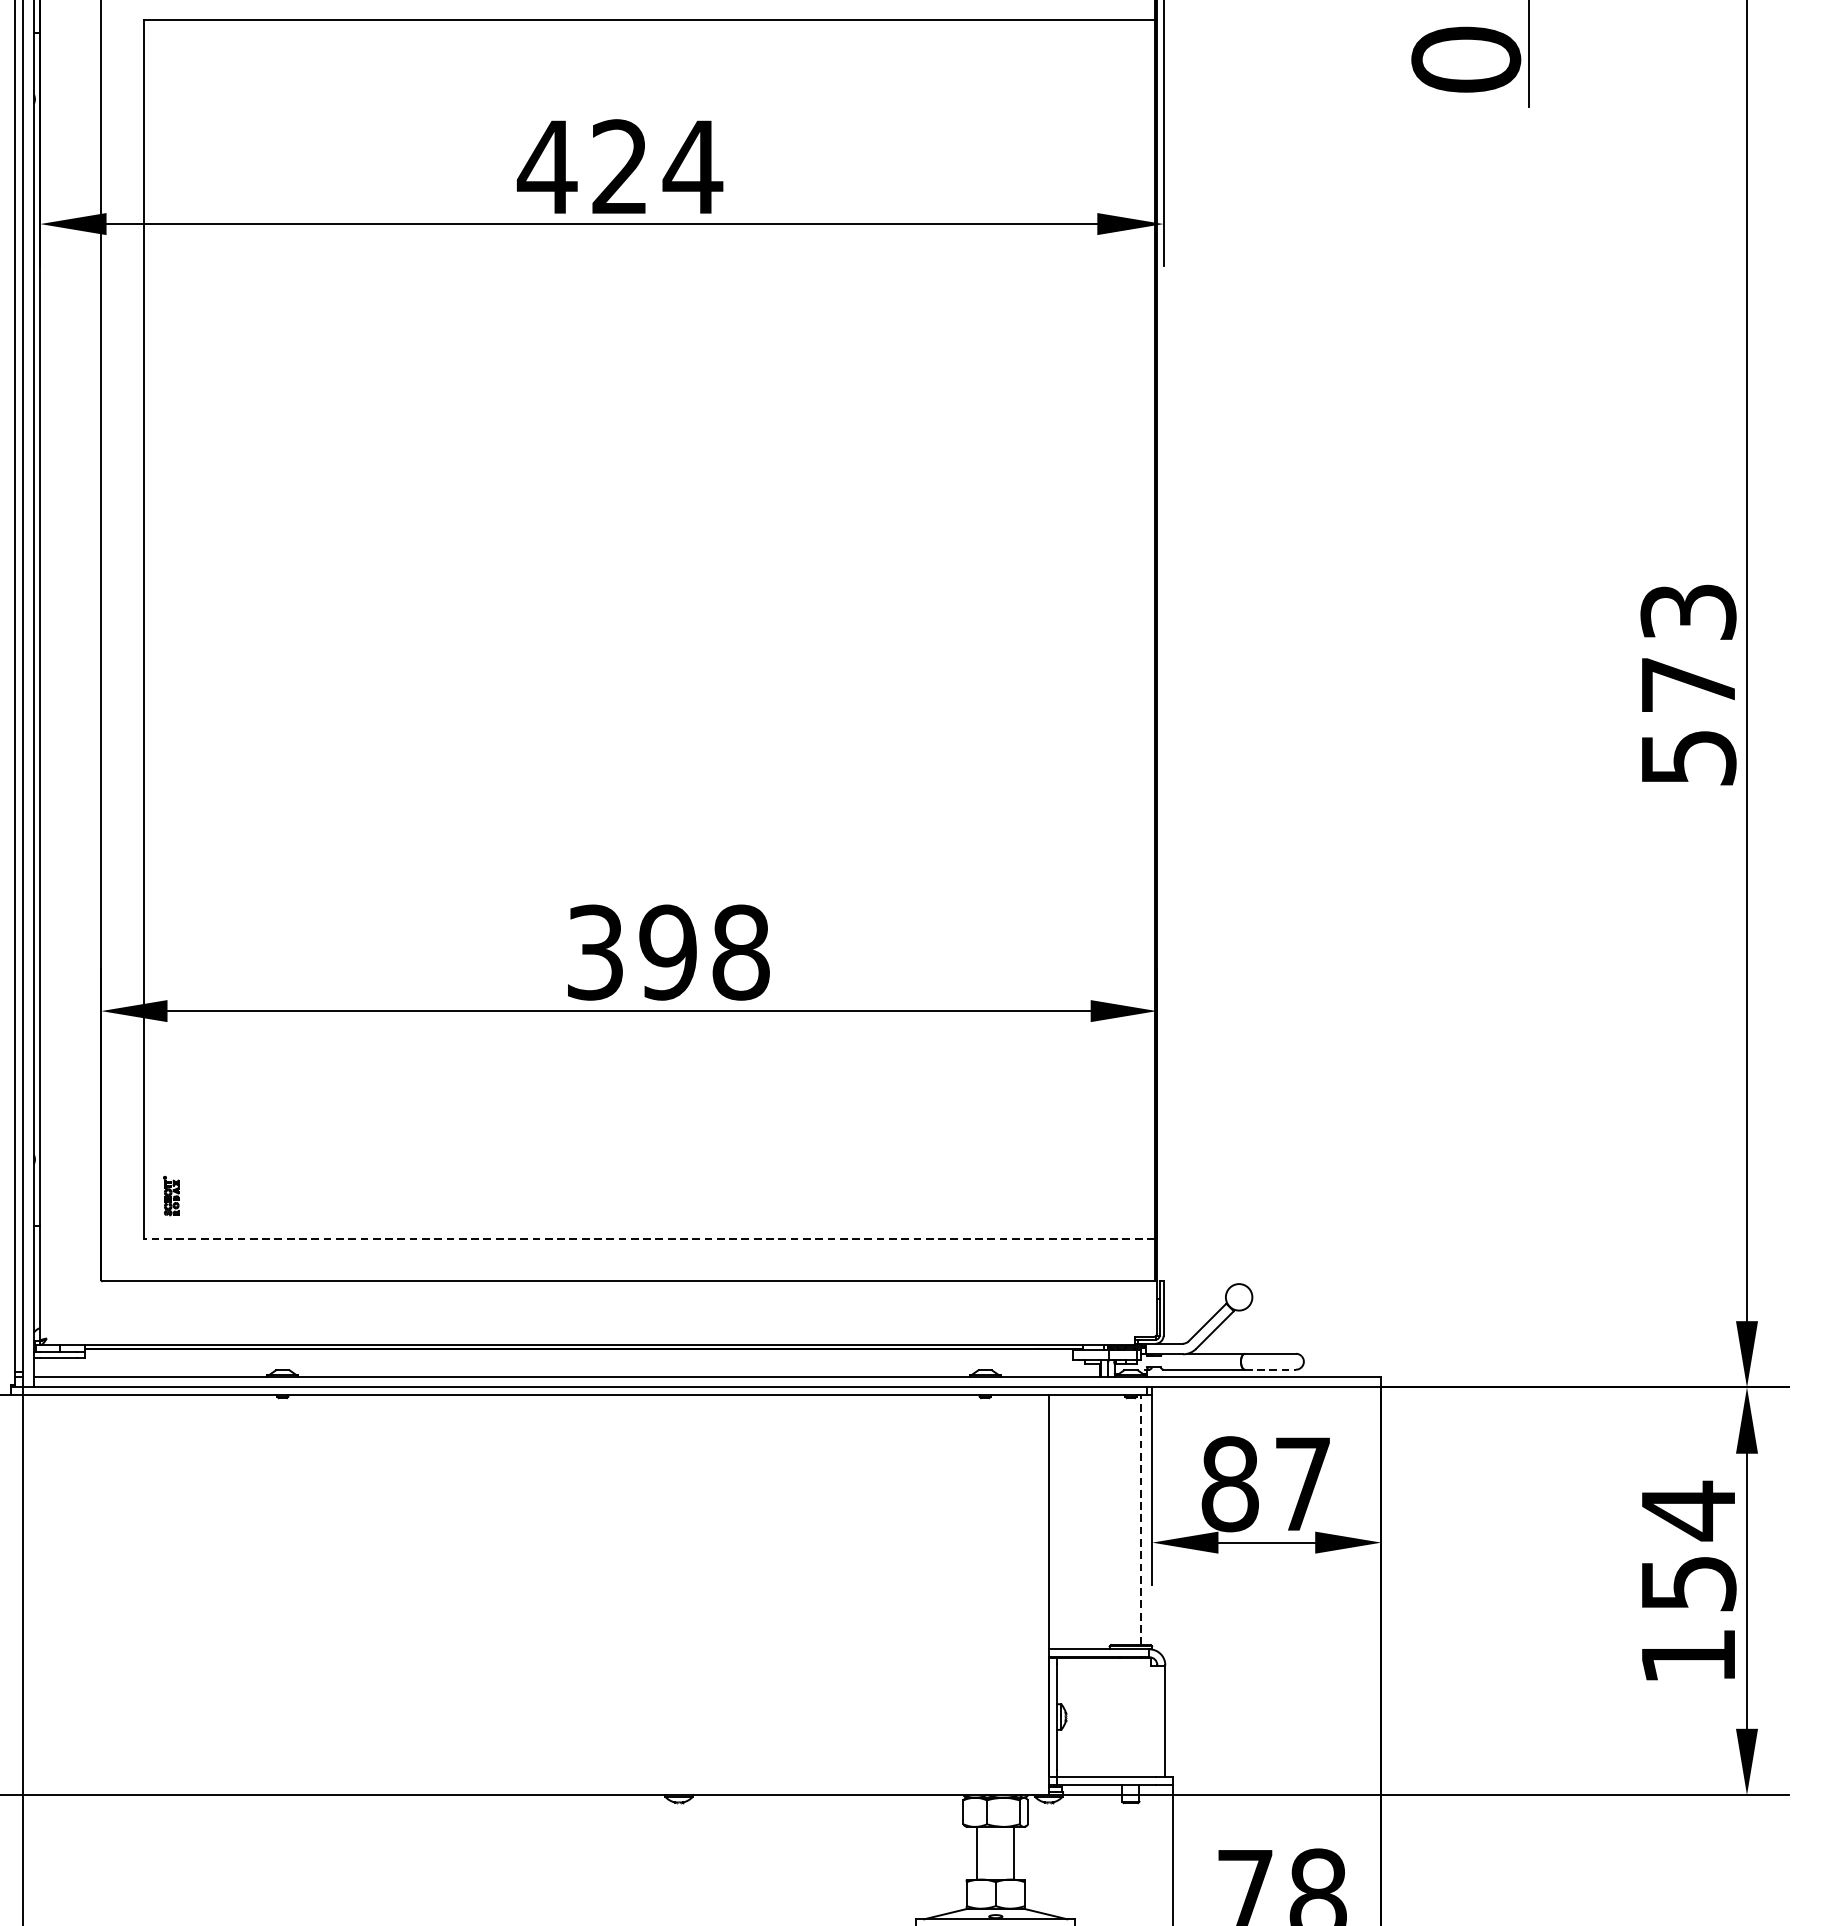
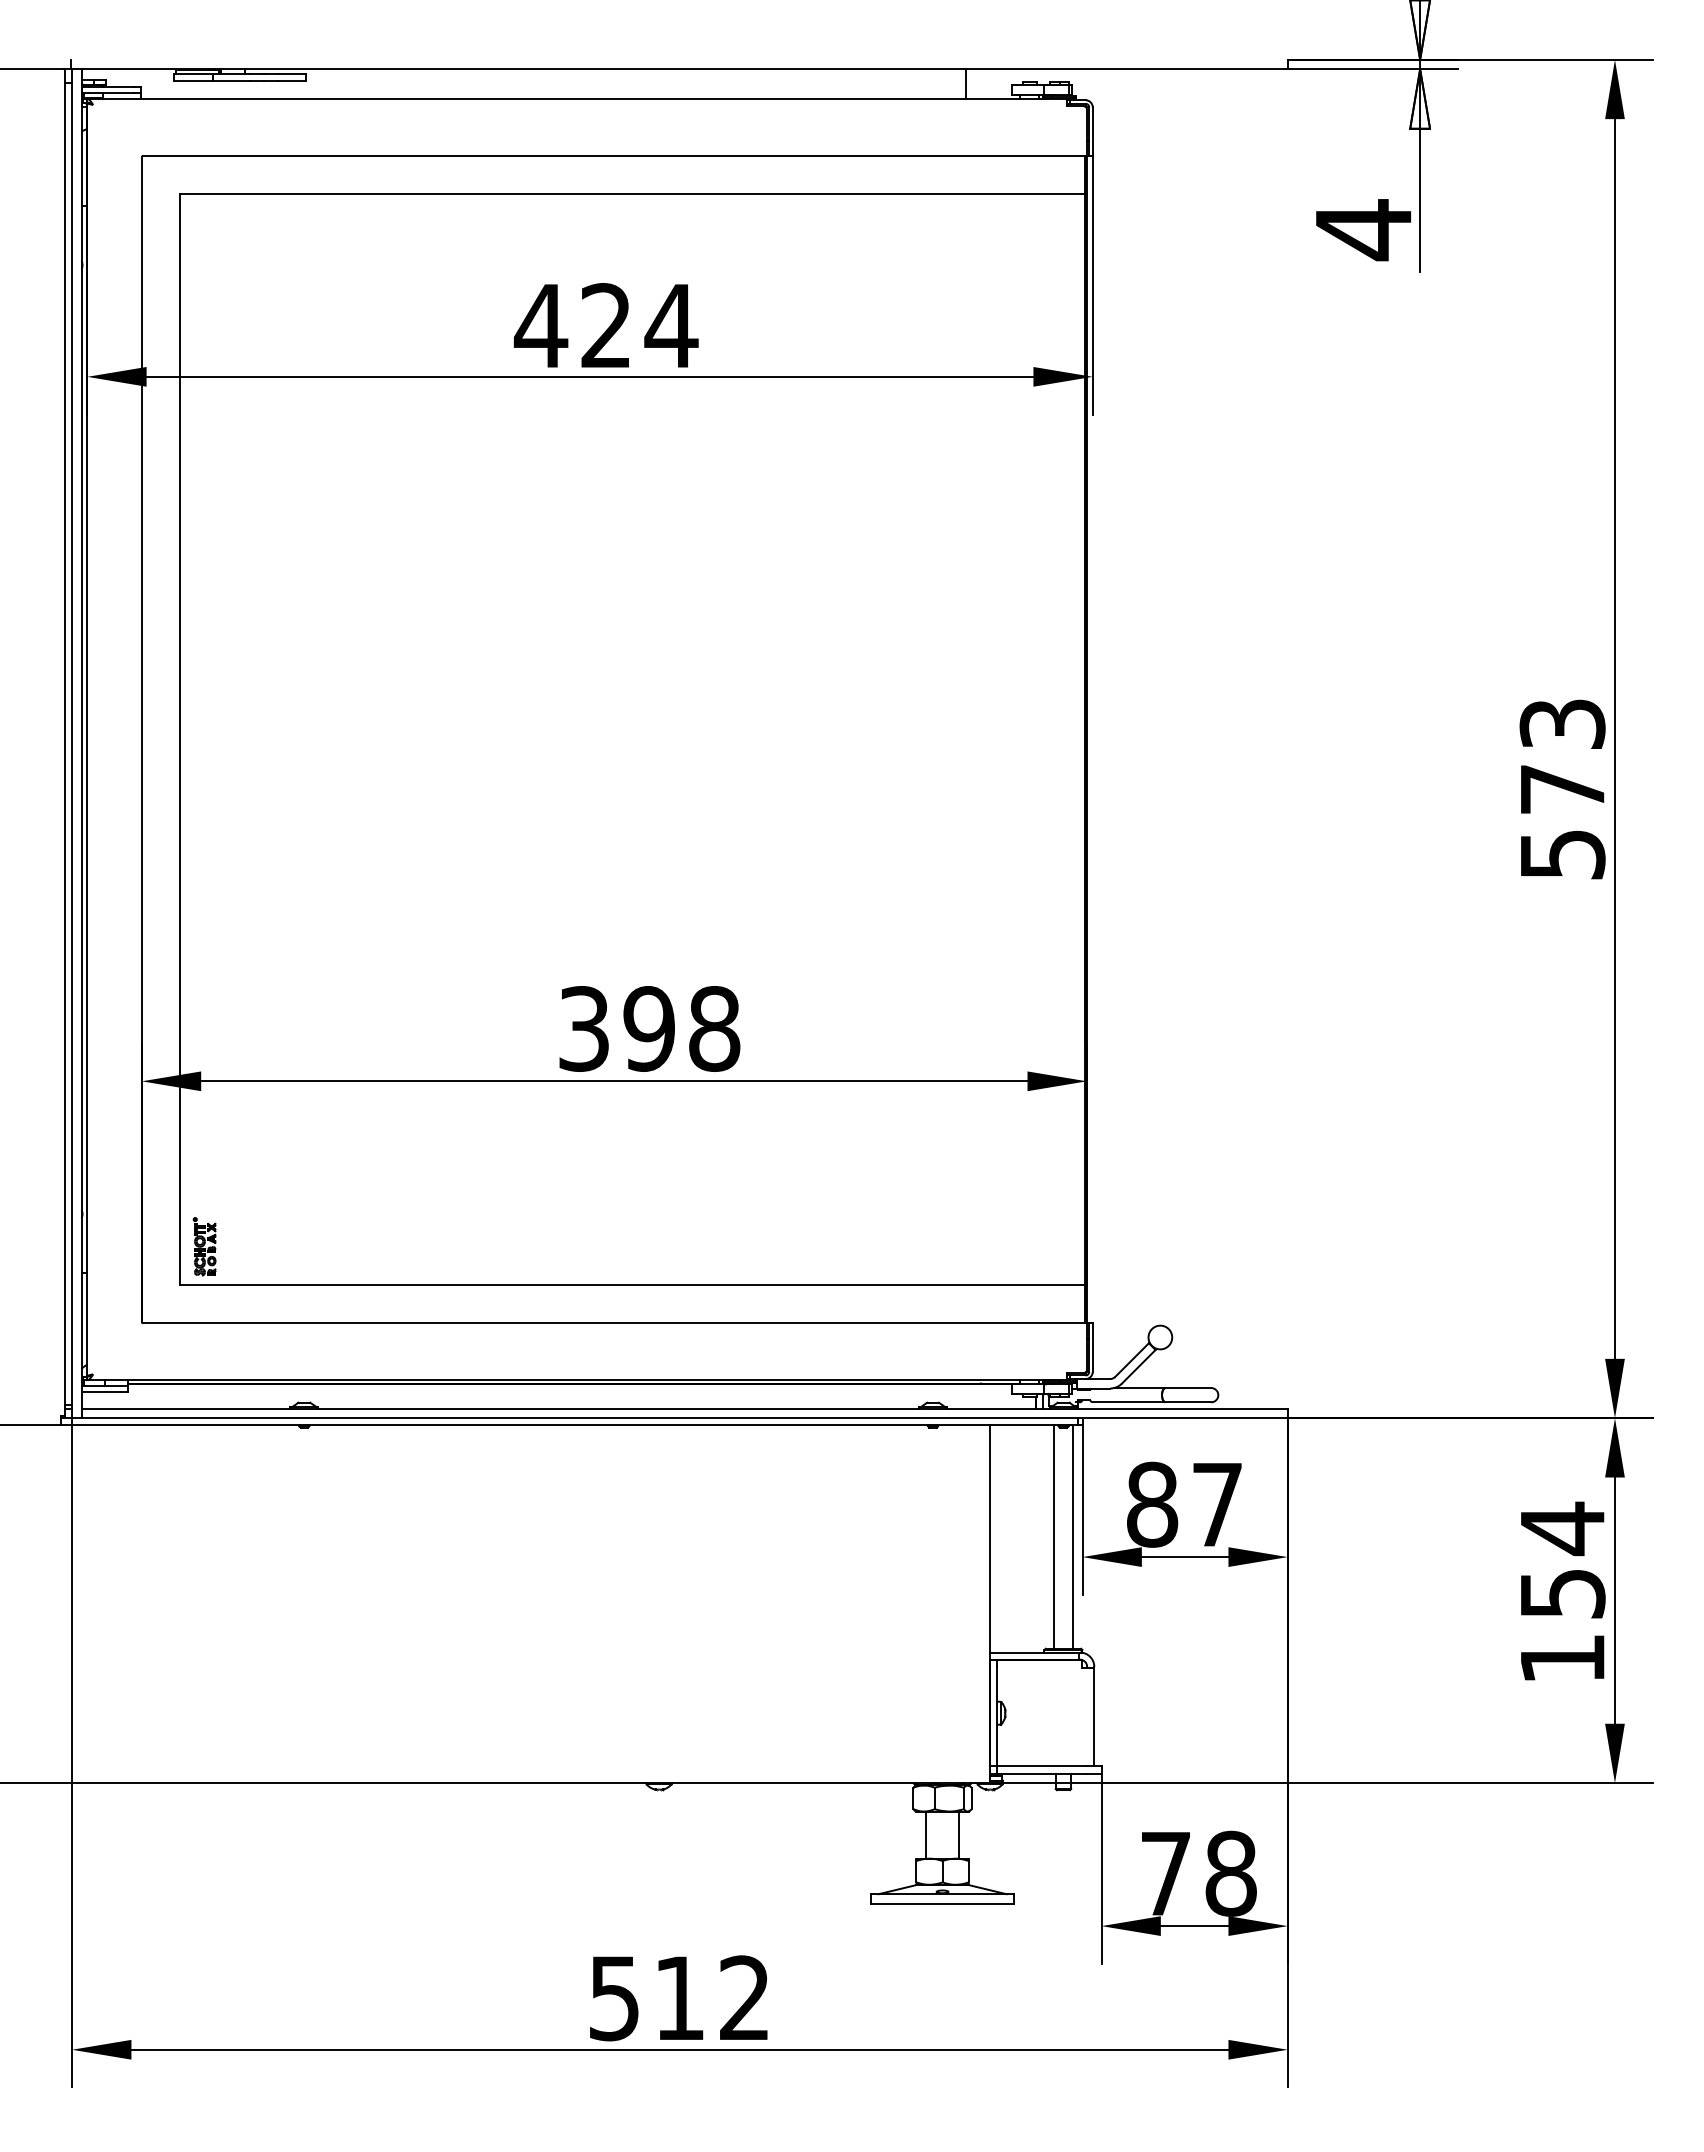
text: (1466, 60) -> (1363, 230), 0 -> 4
part: (171, 1195) -> (204, 1246), size x1.67
line: (649, 1239) -> (632, 1285), dashed -> solid
line: (1270, 1369) -> (1188, 1402), dashed -> solid
line: (1119, 1519) -> (1053, 1536), added
line: (1140, 1520) -> (1072, 1537), dashed -> solid

